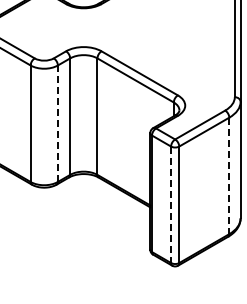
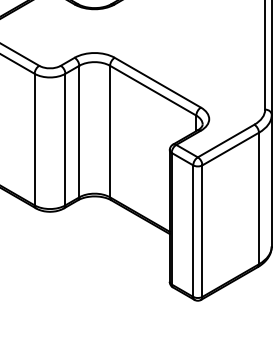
line: (57, 123) -> (64, 139), dashed -> solid
line: (229, 176) -> (259, 199), dashed -> solid
line: (171, 205) -> (193, 231), dashed -> solid

